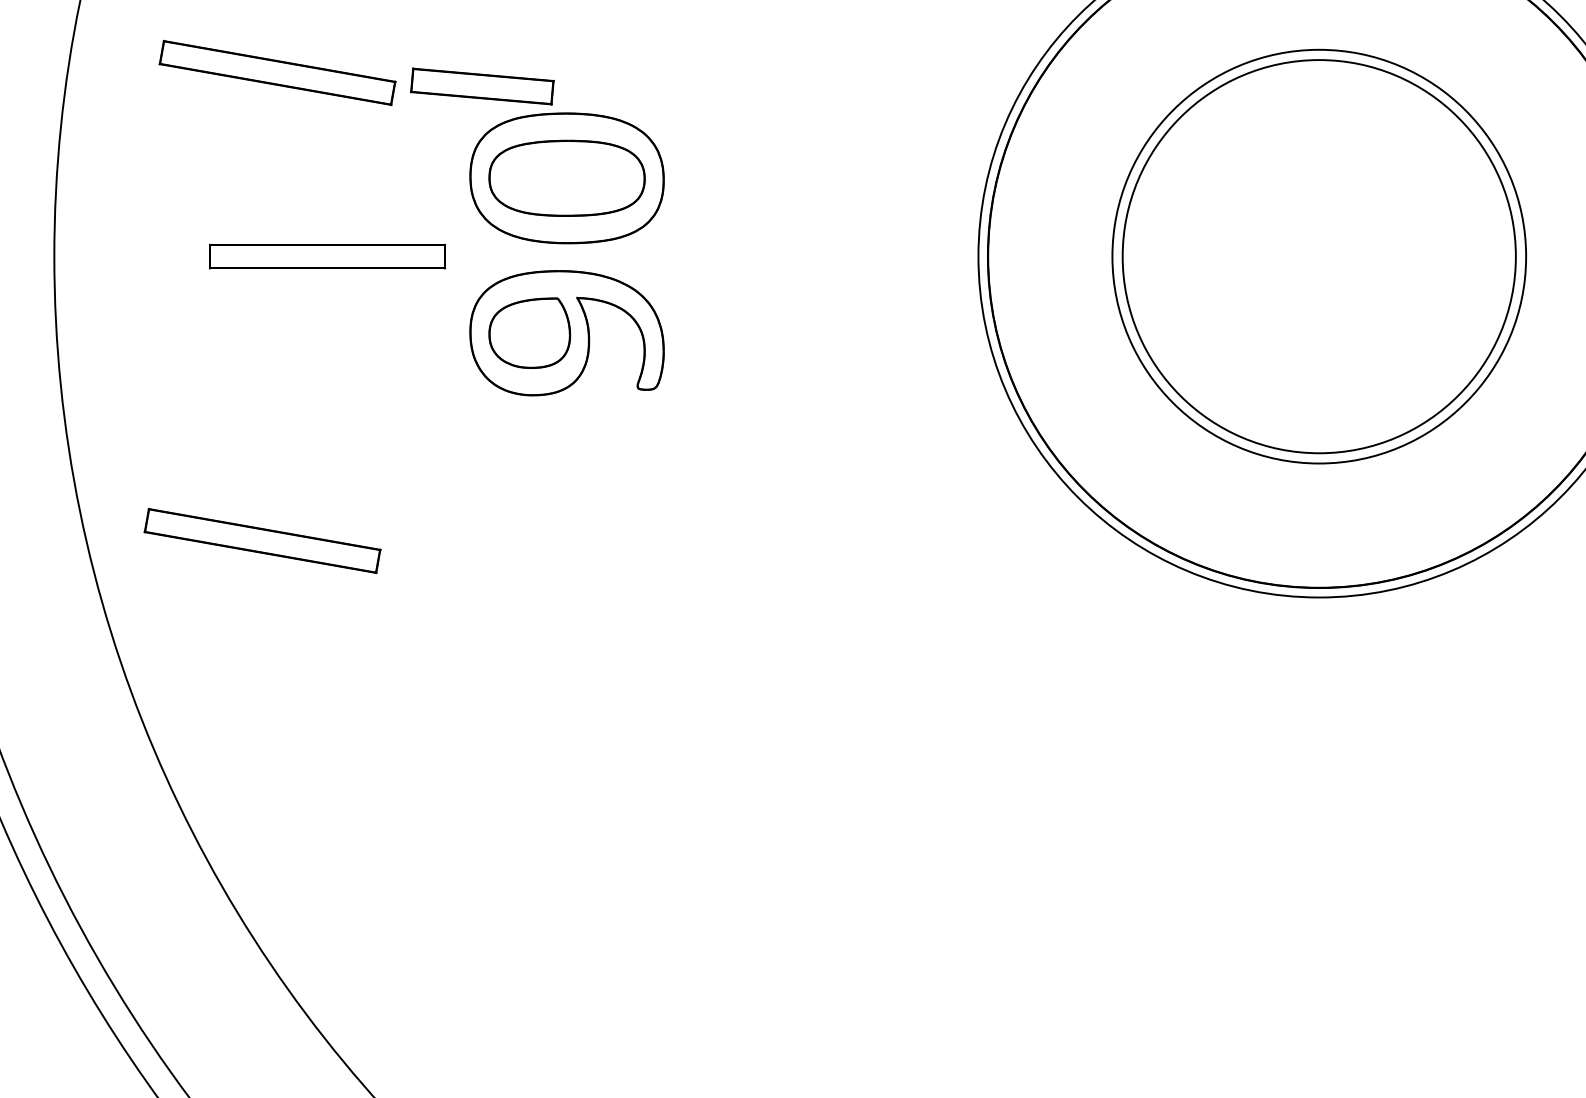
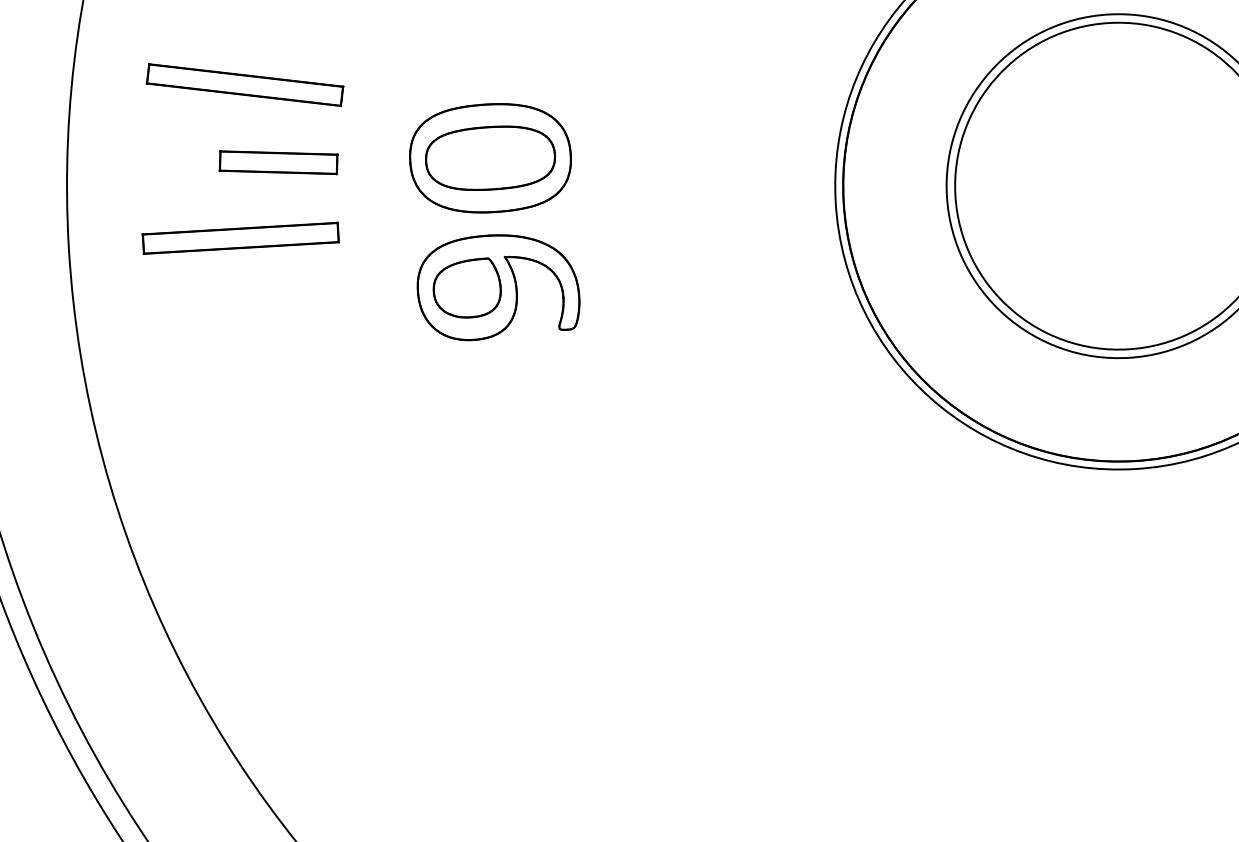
part: (482, 86) -> (278, 162), moved
part: (327, 256) -> (240, 238), moved
part: (262, 540) -> (255, 473), removed

